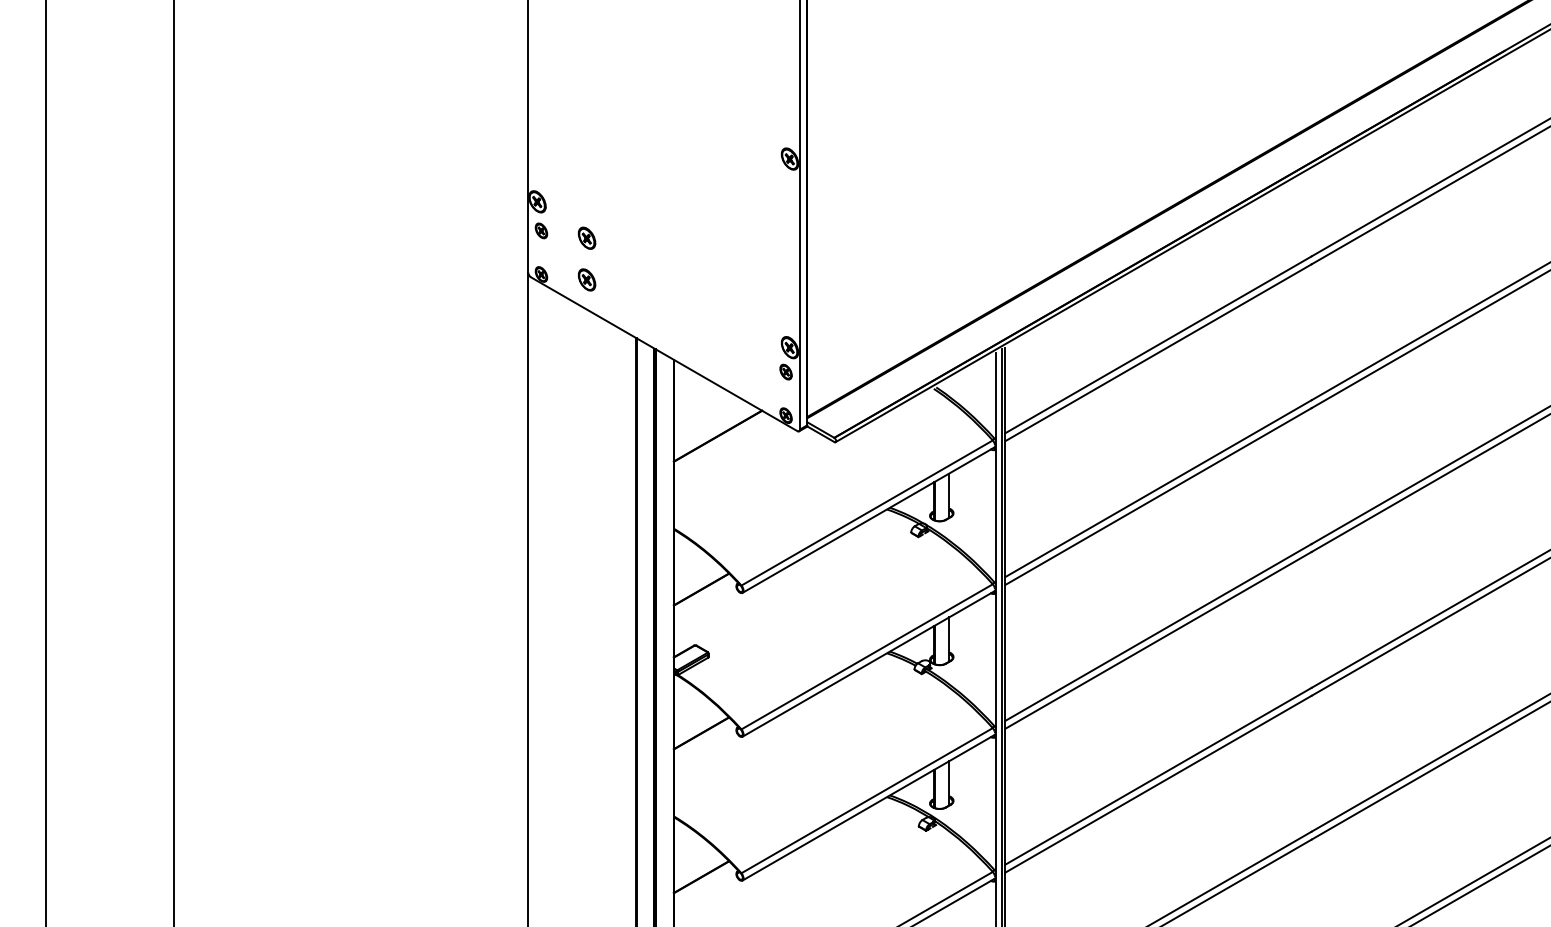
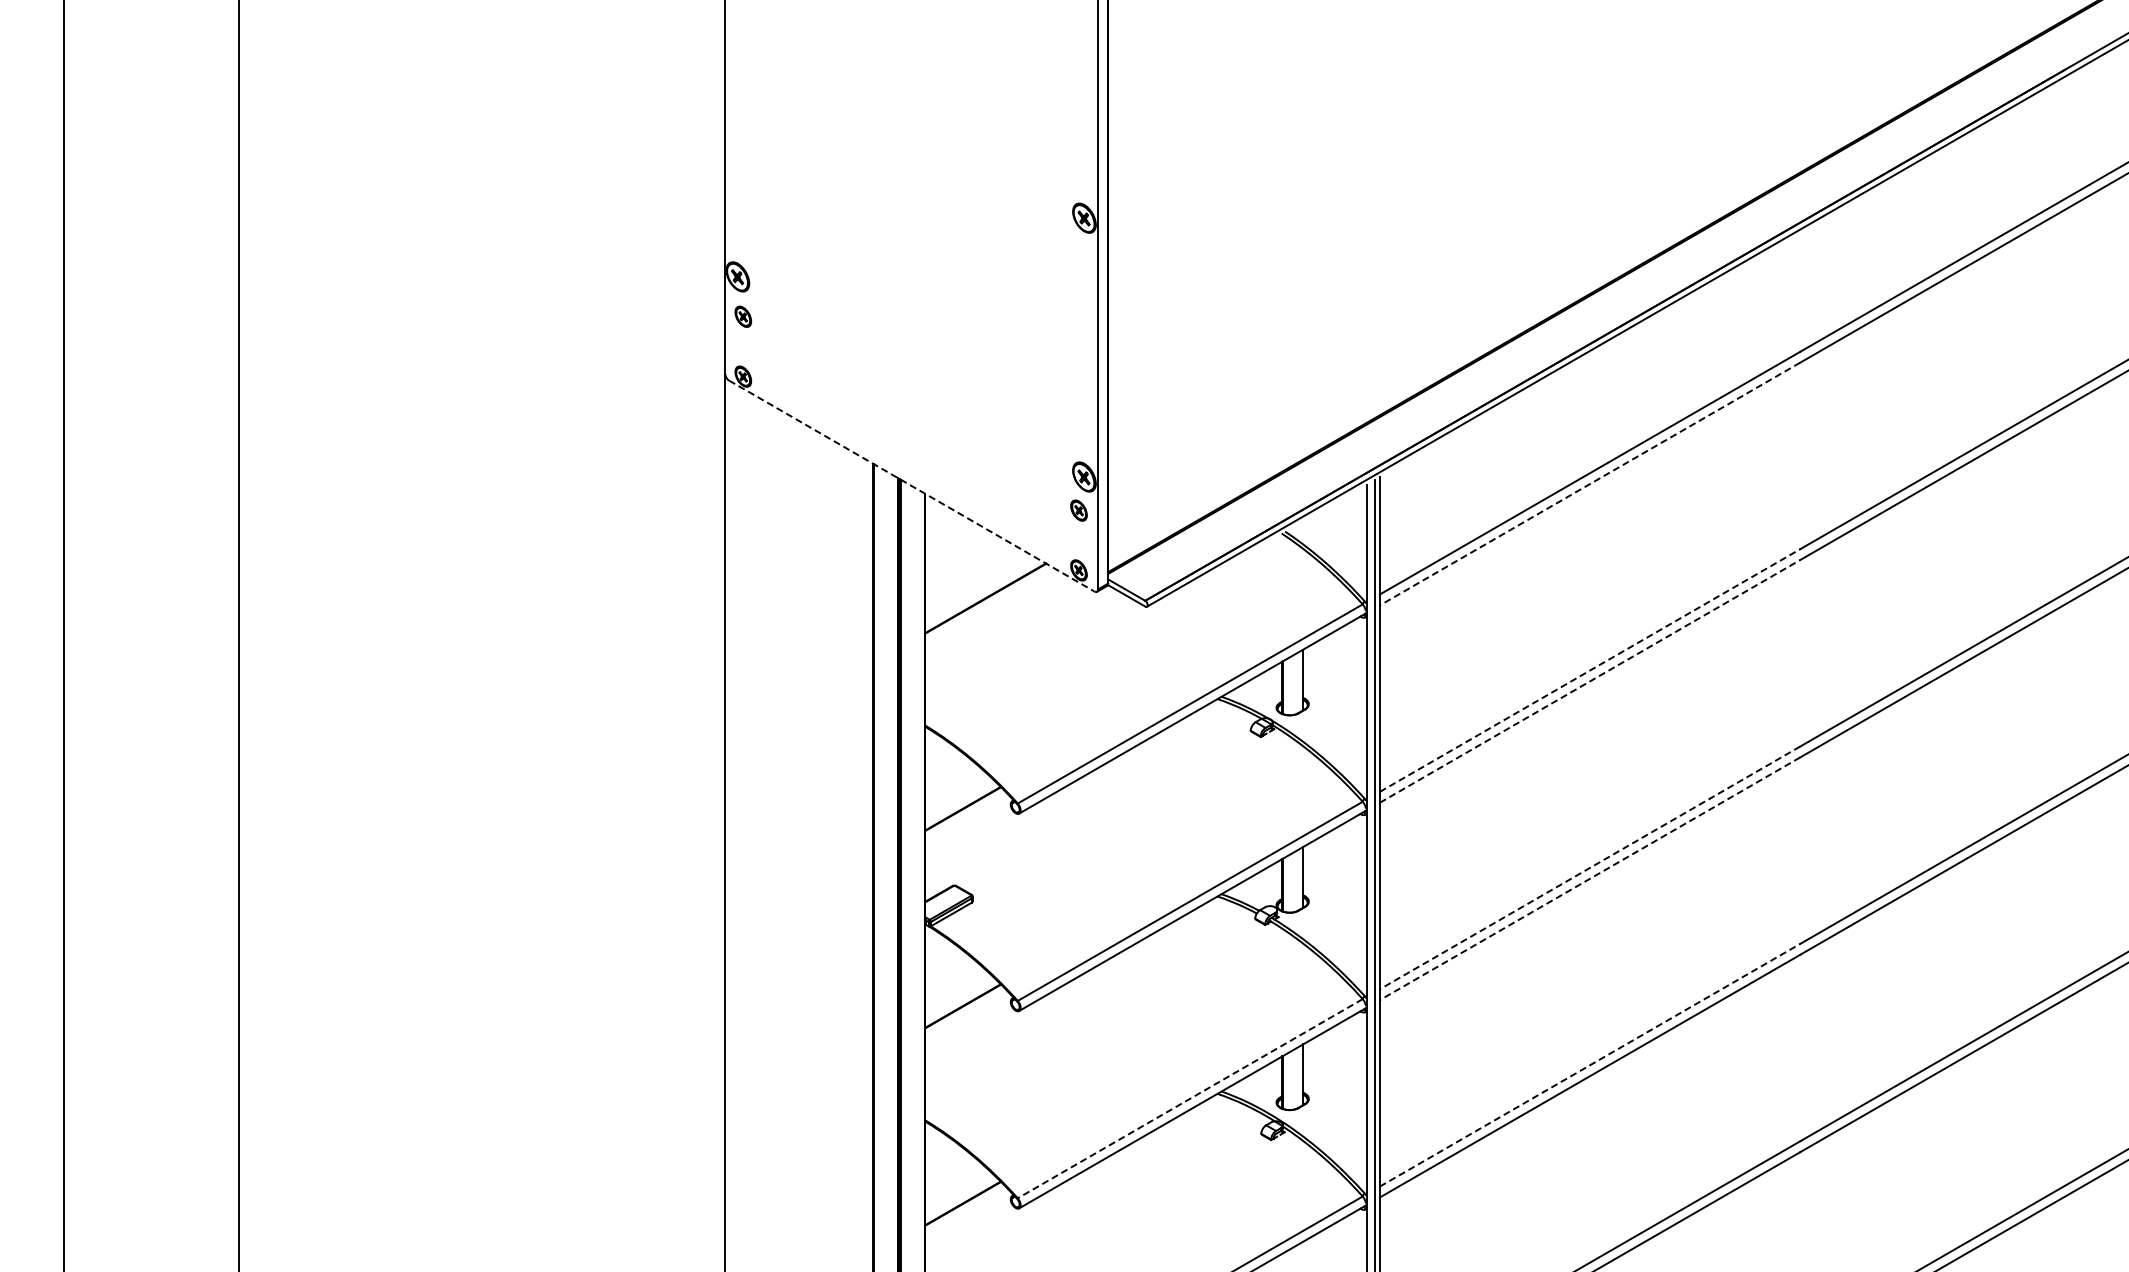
part: (586, 237) -> (805, 326), removed
part: (586, 279) -> (805, 383), removed
line: (1158, 353) -> (1590, 484), solid -> dashed
line: (664, 354) -> (911, 486), solid -> dashed
line: (1158, 488) -> (1590, 670), solid -> dashed
line: (1158, 496) -> (1590, 681), solid -> dashed
line: (1158, 632) -> (1590, 867), solid -> dashed
line: (1158, 640) -> (1590, 878), solid -> dashed
line: (1158, 776) -> (1590, 1065), solid -> dashed
line: (866, 800) -> (1189, 1098), solid -> dashed

